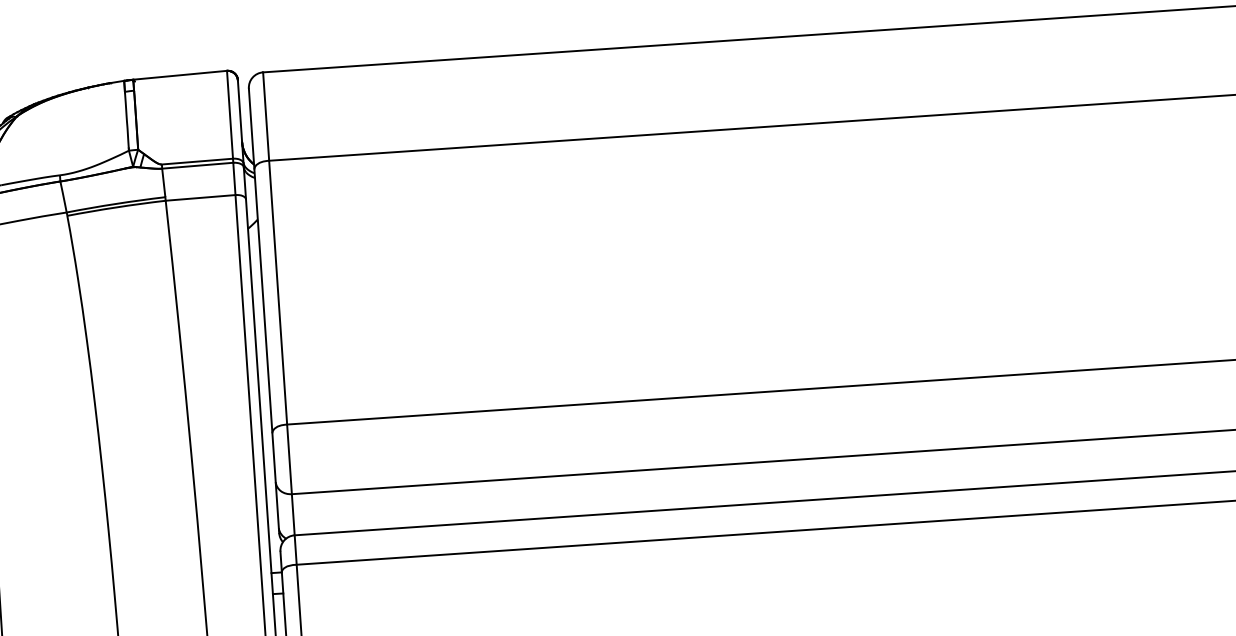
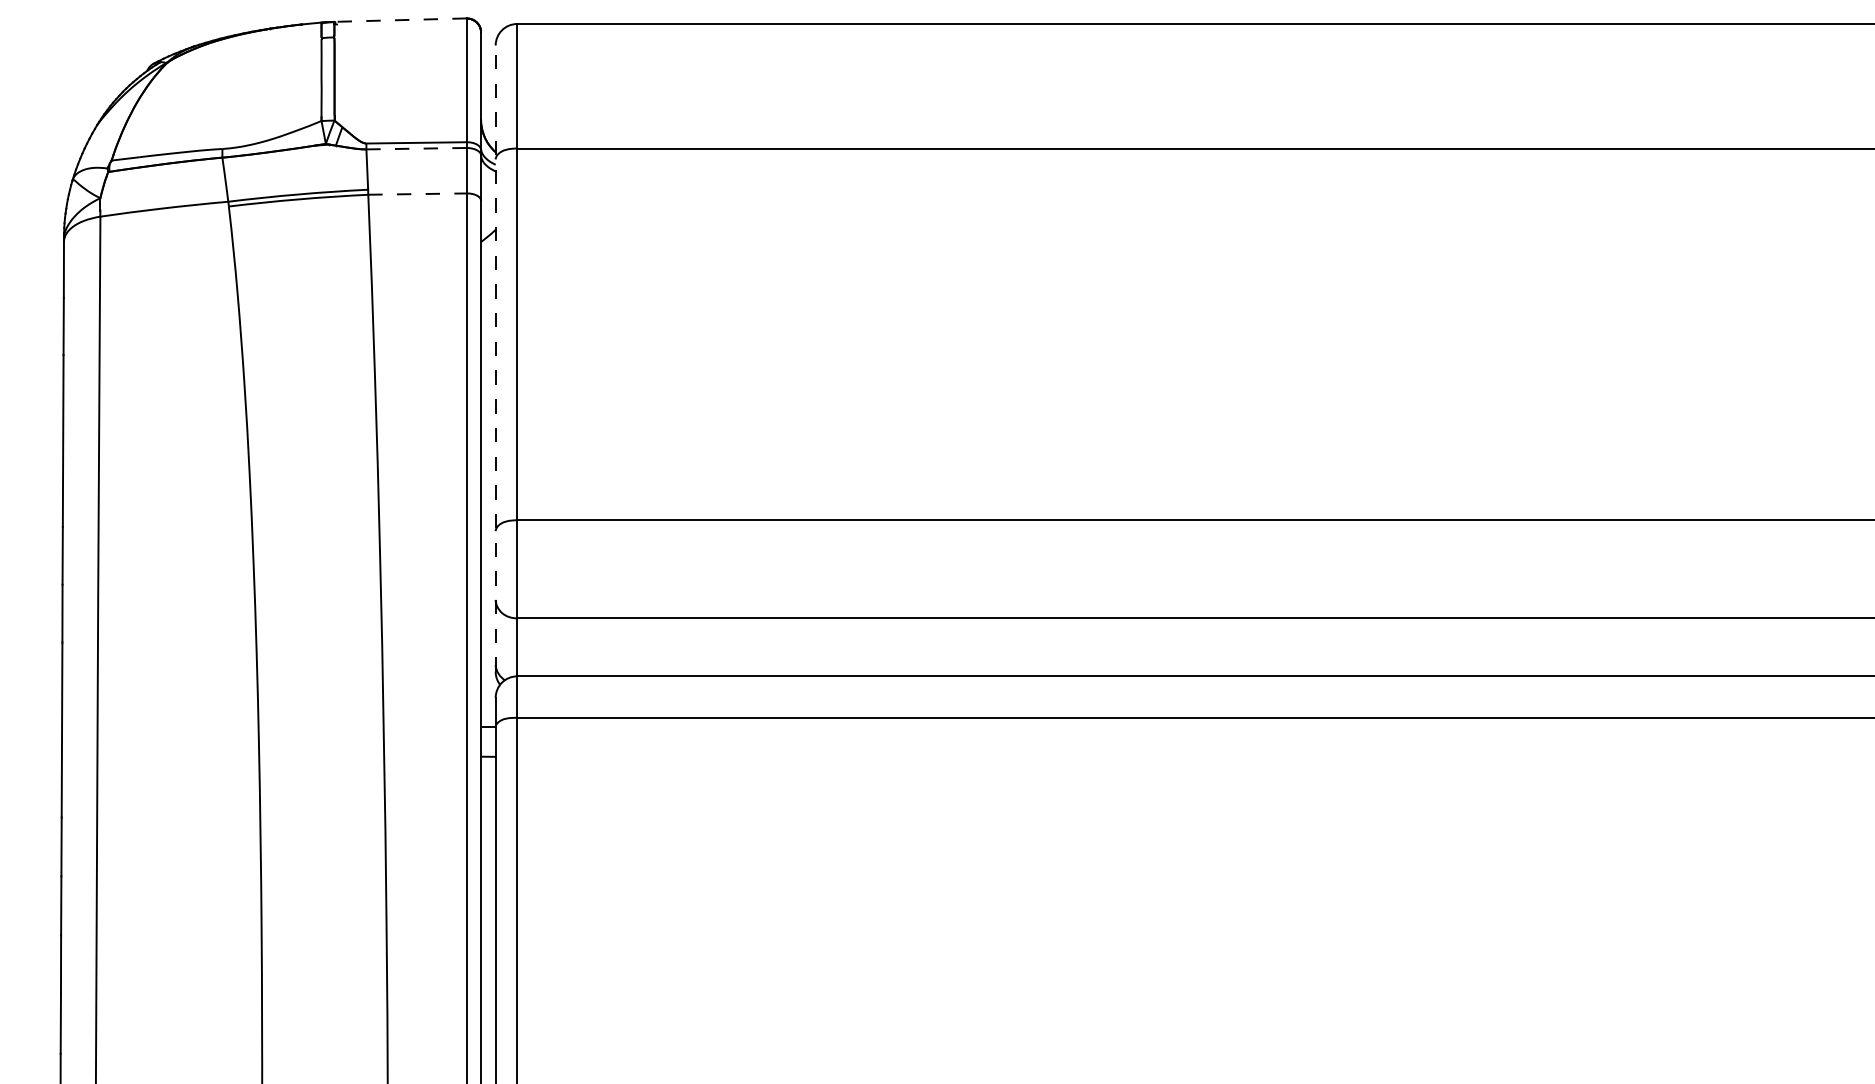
line: (180, 75) -> (400, 20), solid -> dashed
line: (197, 165) -> (416, 148), solid -> dashed
line: (200, 198) -> (417, 194), solid -> dashed
line: (263, 310) -> (495, 358), solid -> dashed

